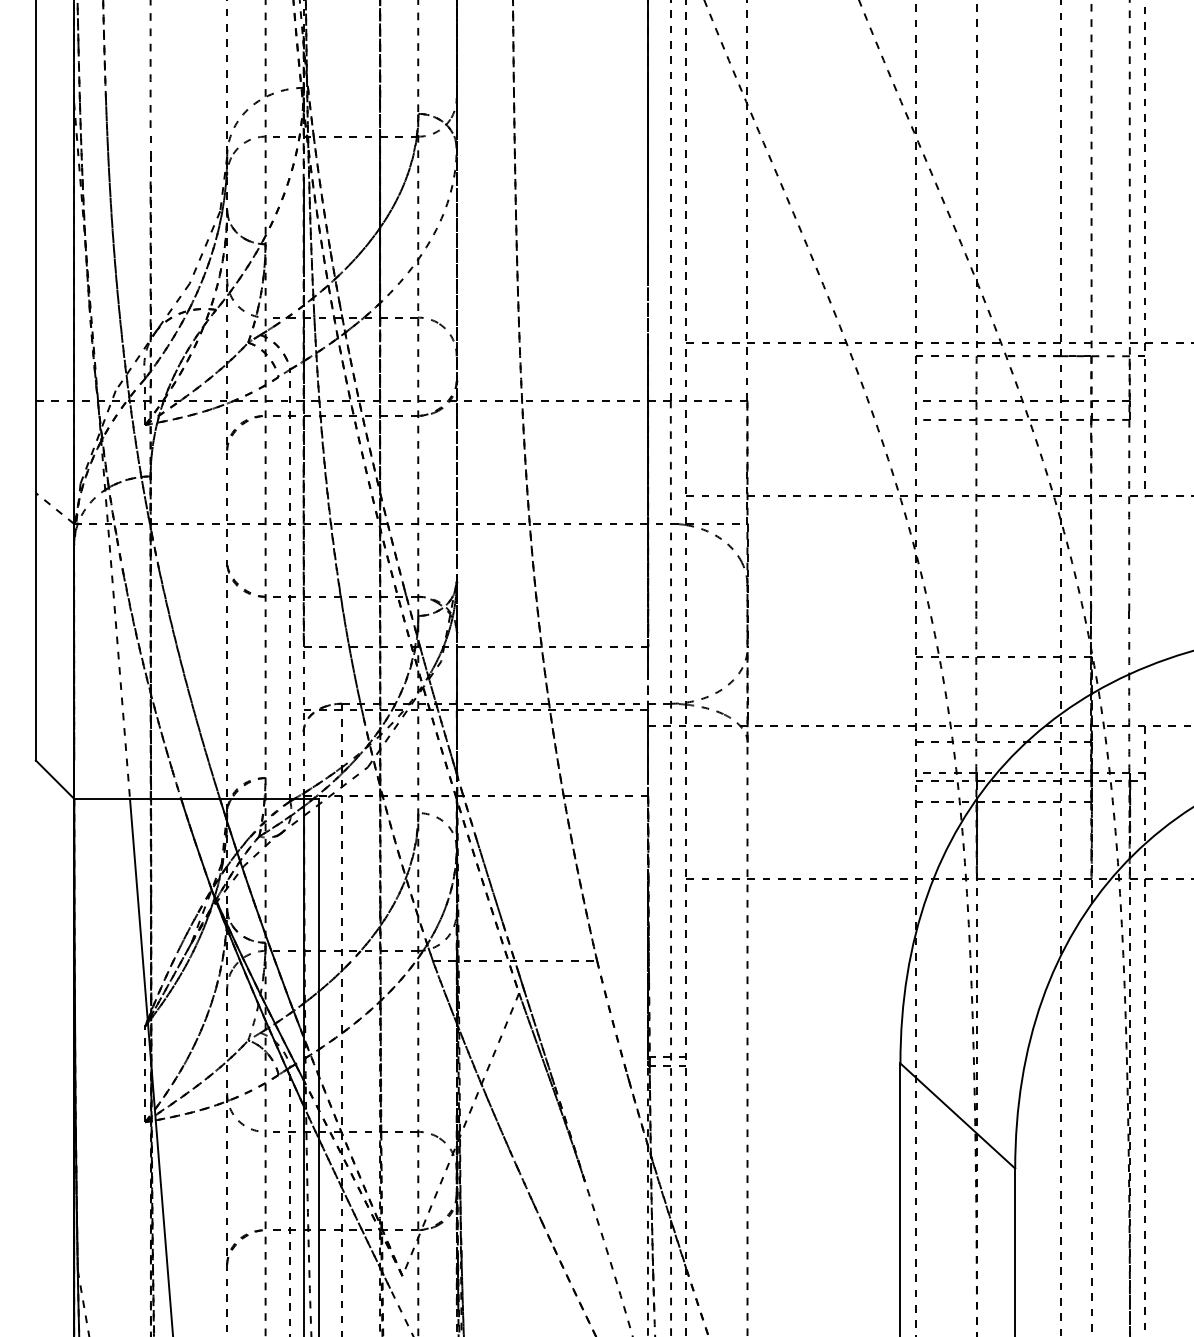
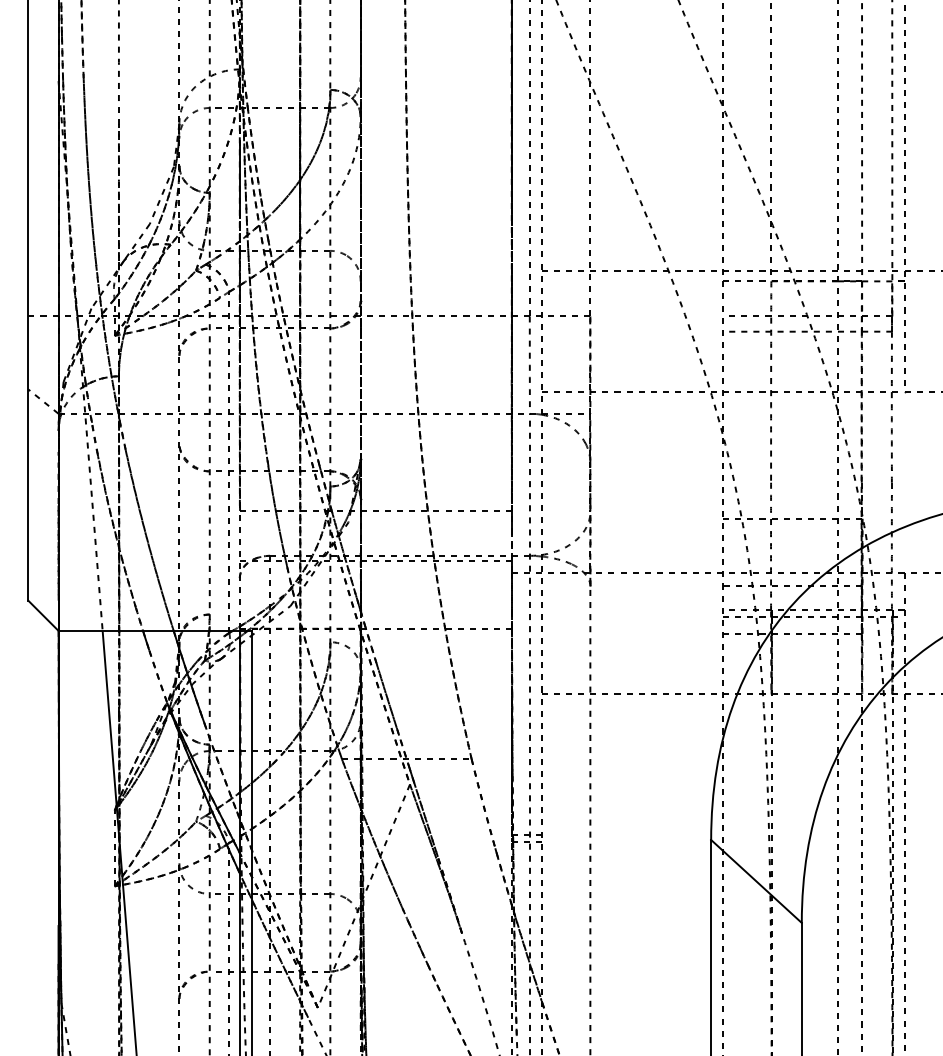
arc: (200, 857) -> (158, 677), solid -> dashed
arc: (279, 972) -> (220, 768), solid -> dashed

